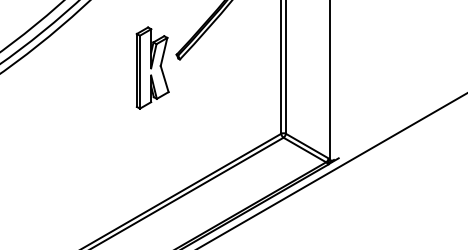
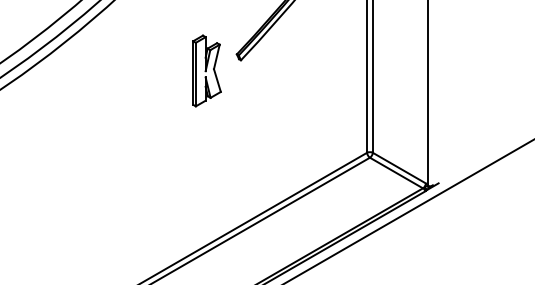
part: (152, 67) -> (206, 70), size x0.7

